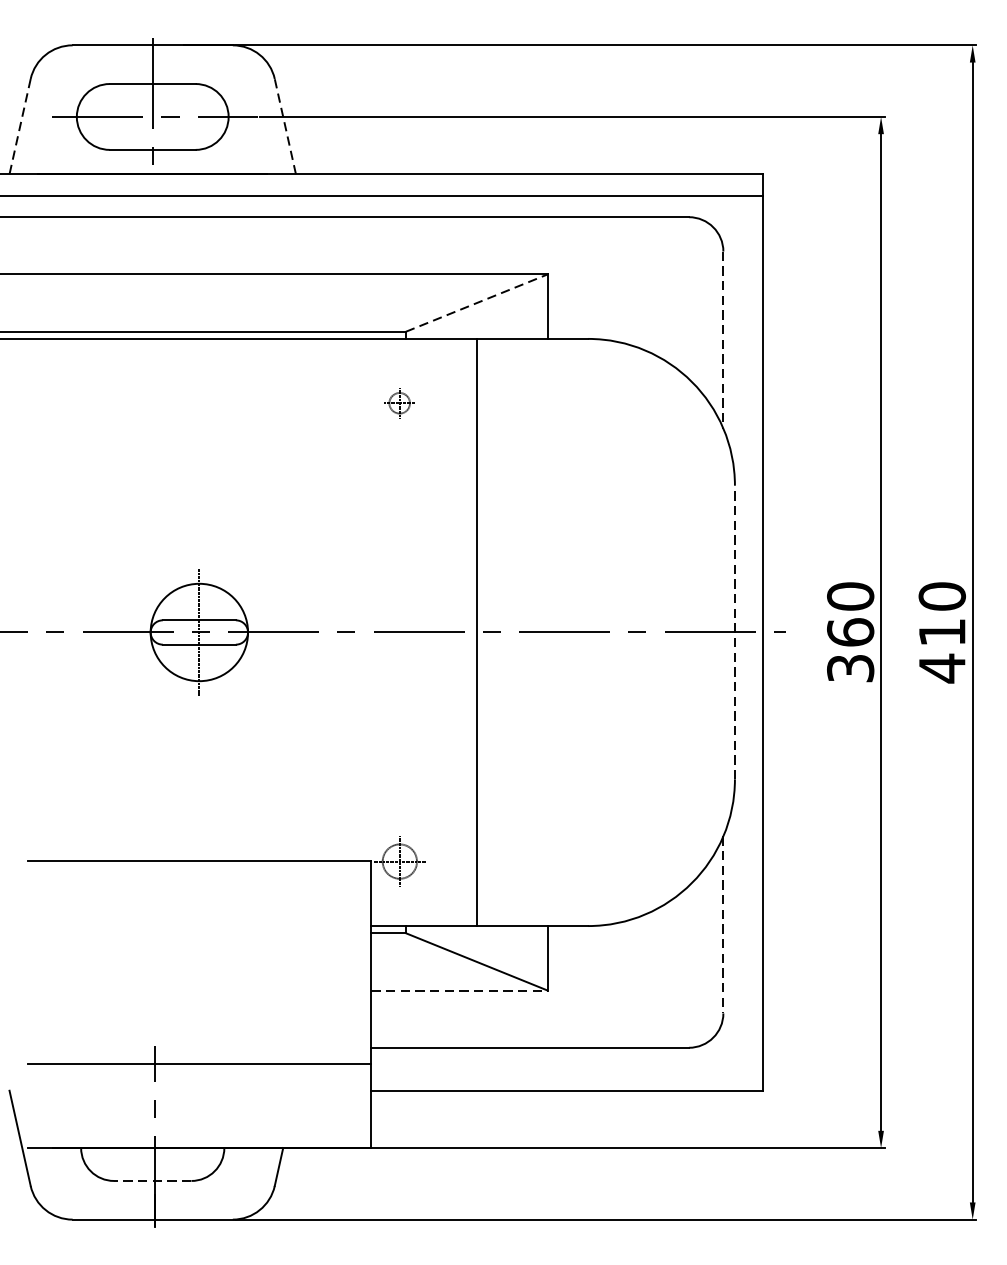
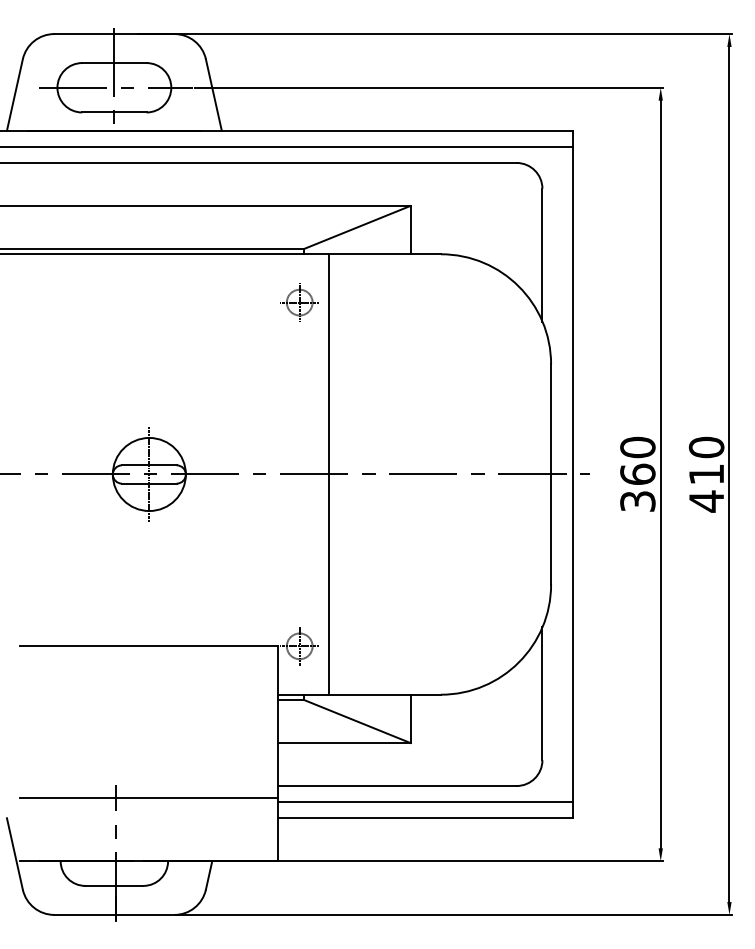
line: (19, 127) -> (14, 95), dashed -> solid
line: (284, 127) -> (213, 95), dashed -> solid
line: (476, 303) -> (357, 227), dashed -> solid
line: (723, 340) -> (542, 255), dashed -> solid
part: (399, 403) -> (299, 302), size x1.67
line: (476, 632) -> (328, 474), moved
line: (735, 632) -> (551, 474), dashed -> solid
line: (723, 925) -> (542, 694), dashed -> solid
line: (459, 991) -> (344, 743), dashed -> solid
line: (567, 1069) -> (425, 802), added
line: (151, 1180) -> (113, 885), dashed -> solid

